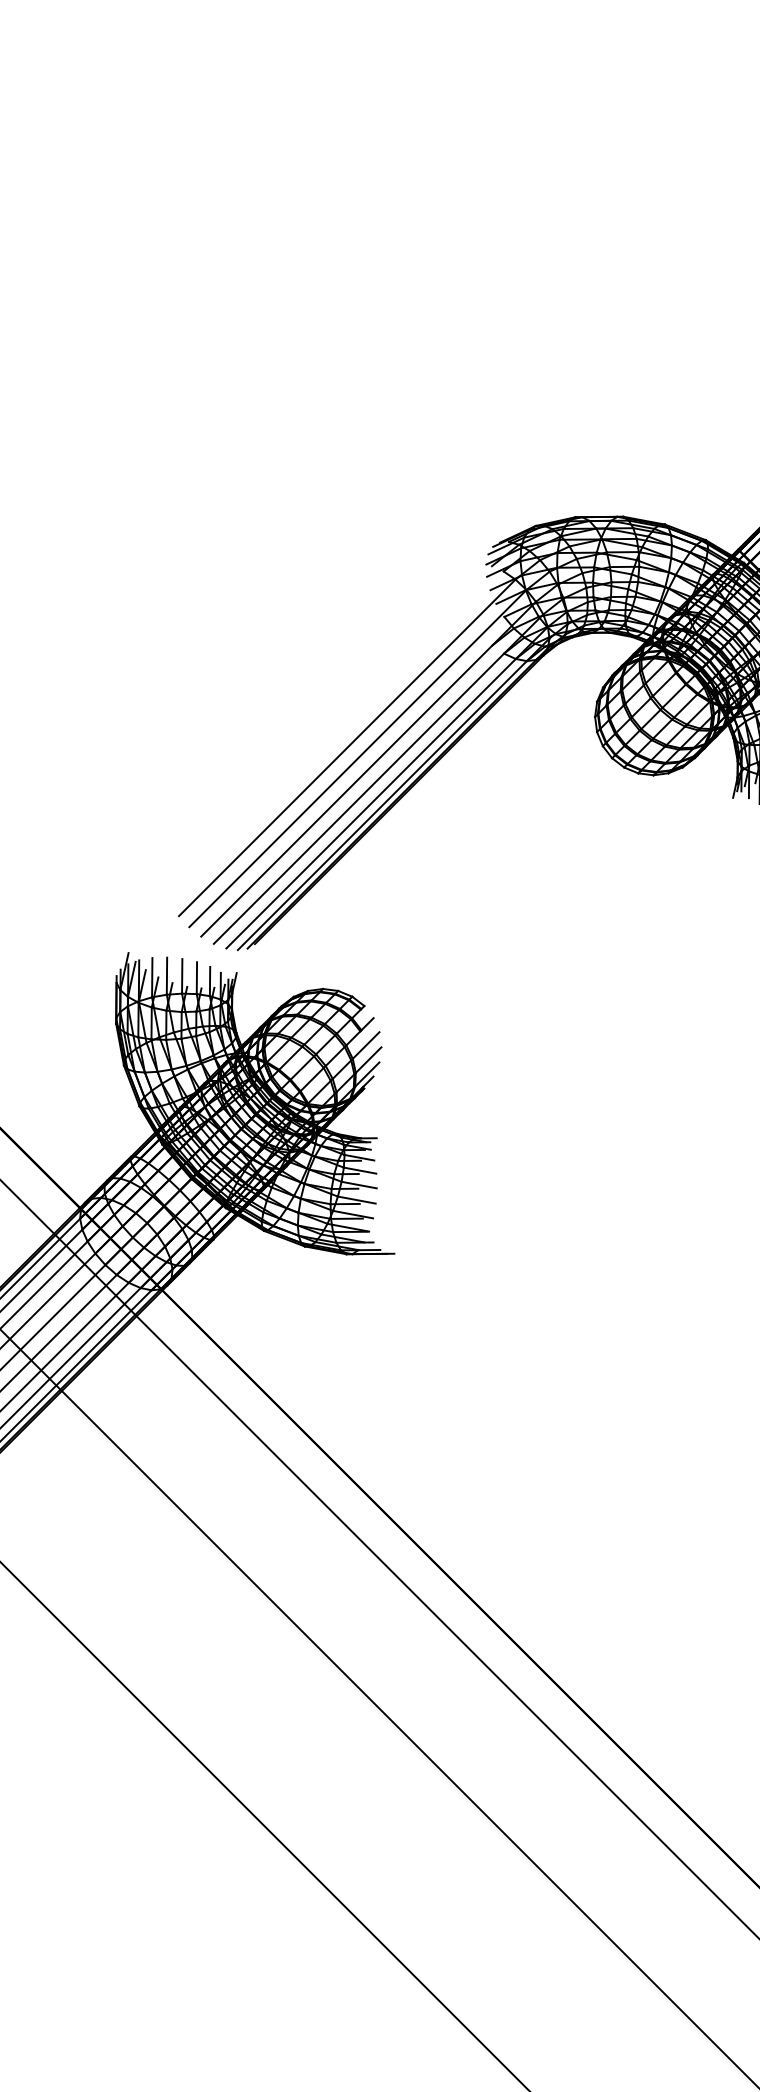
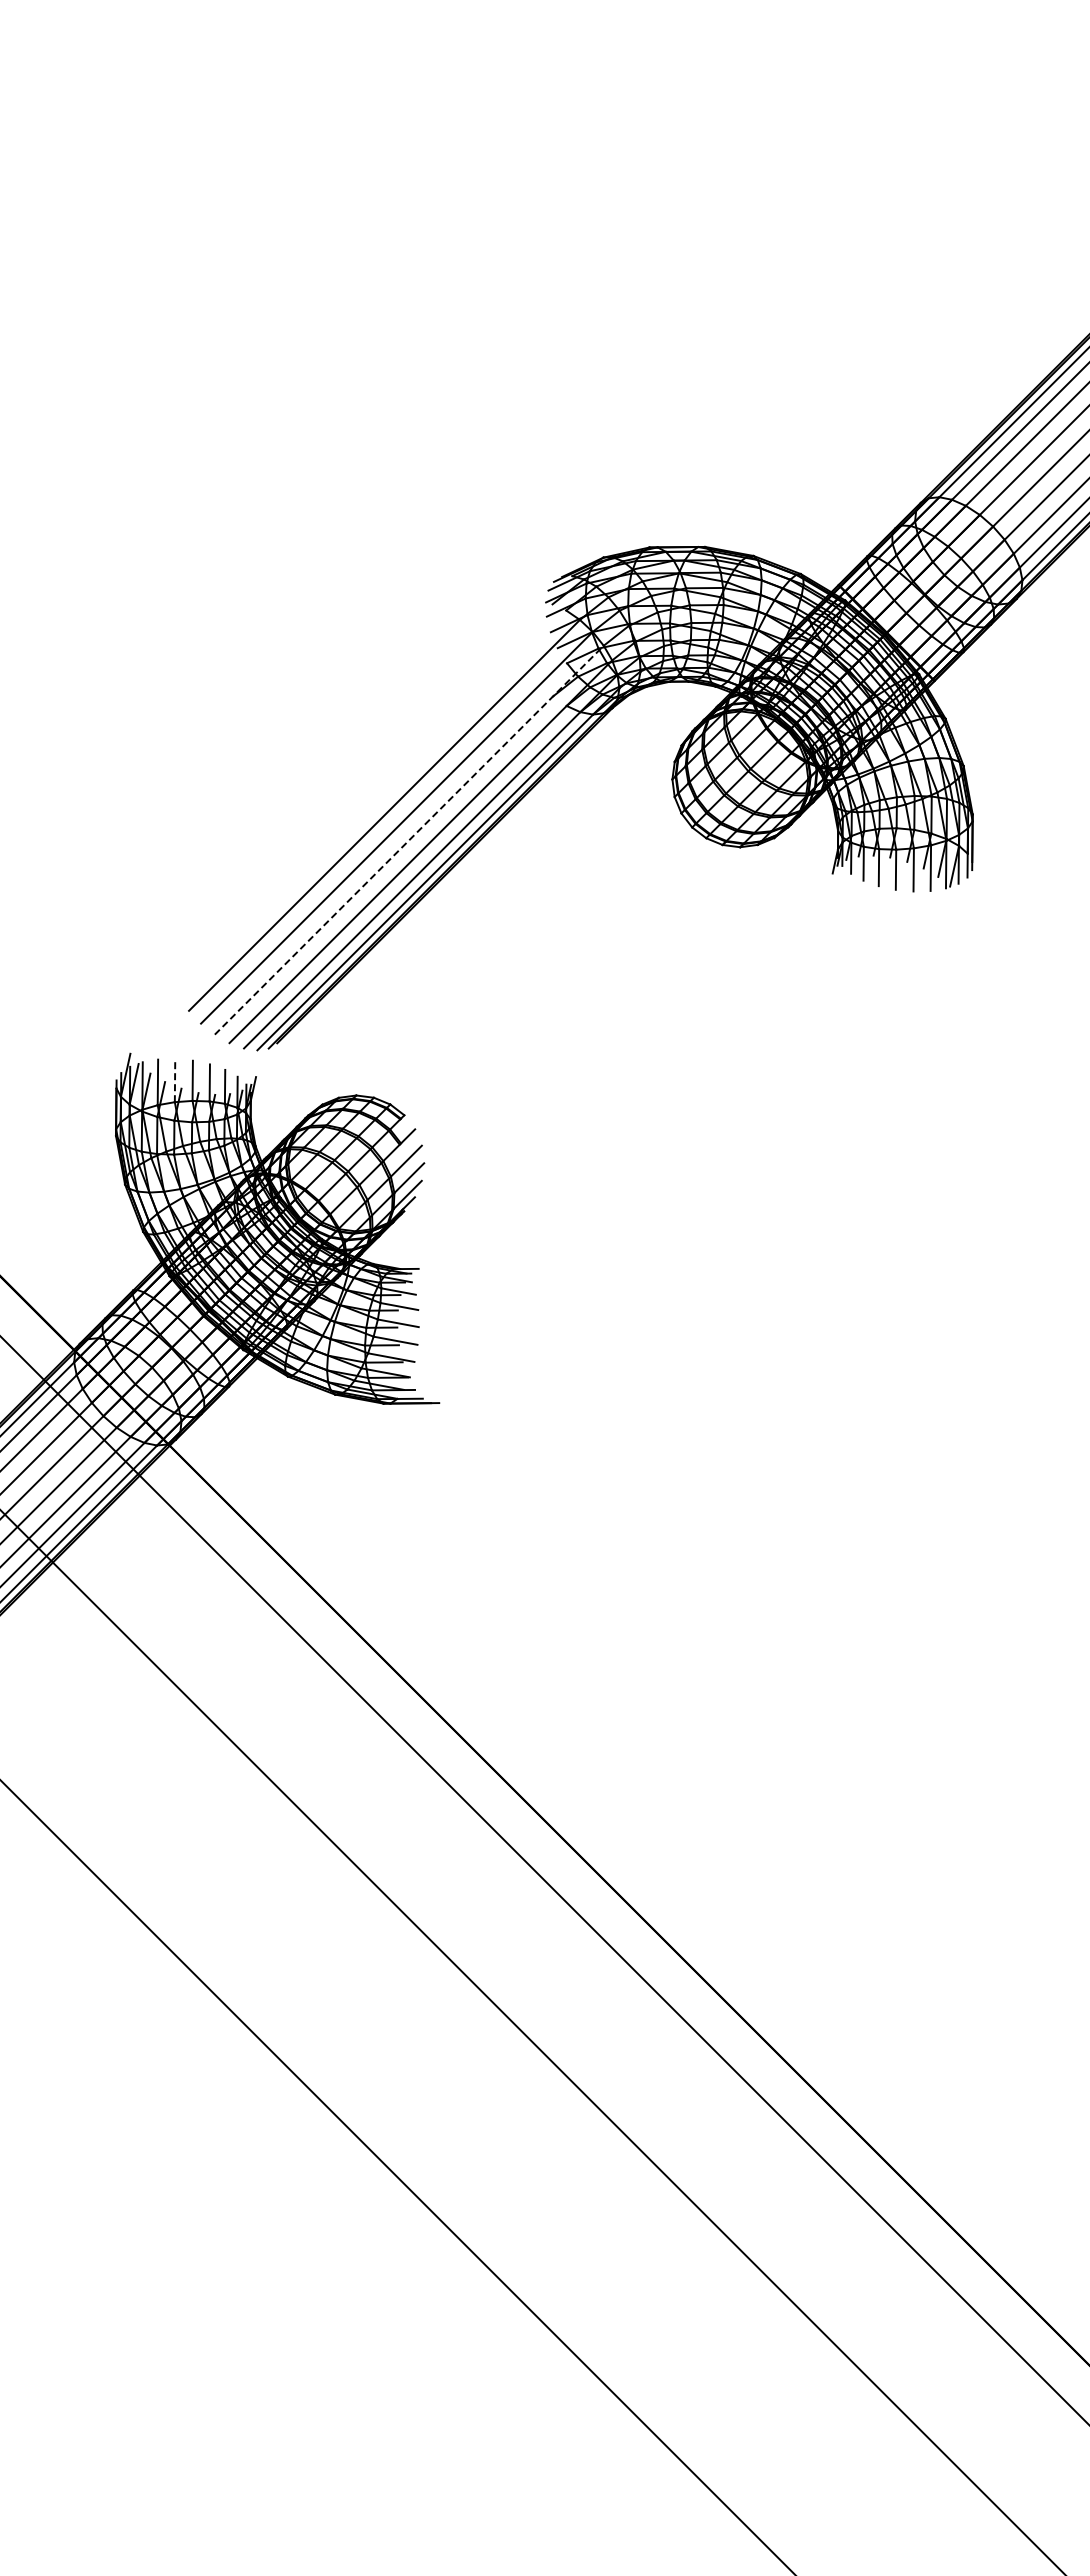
line: (368, 769) -> (409, 840), solid -> dashed
line: (167, 976) -> (175, 1080), solid -> dashed

